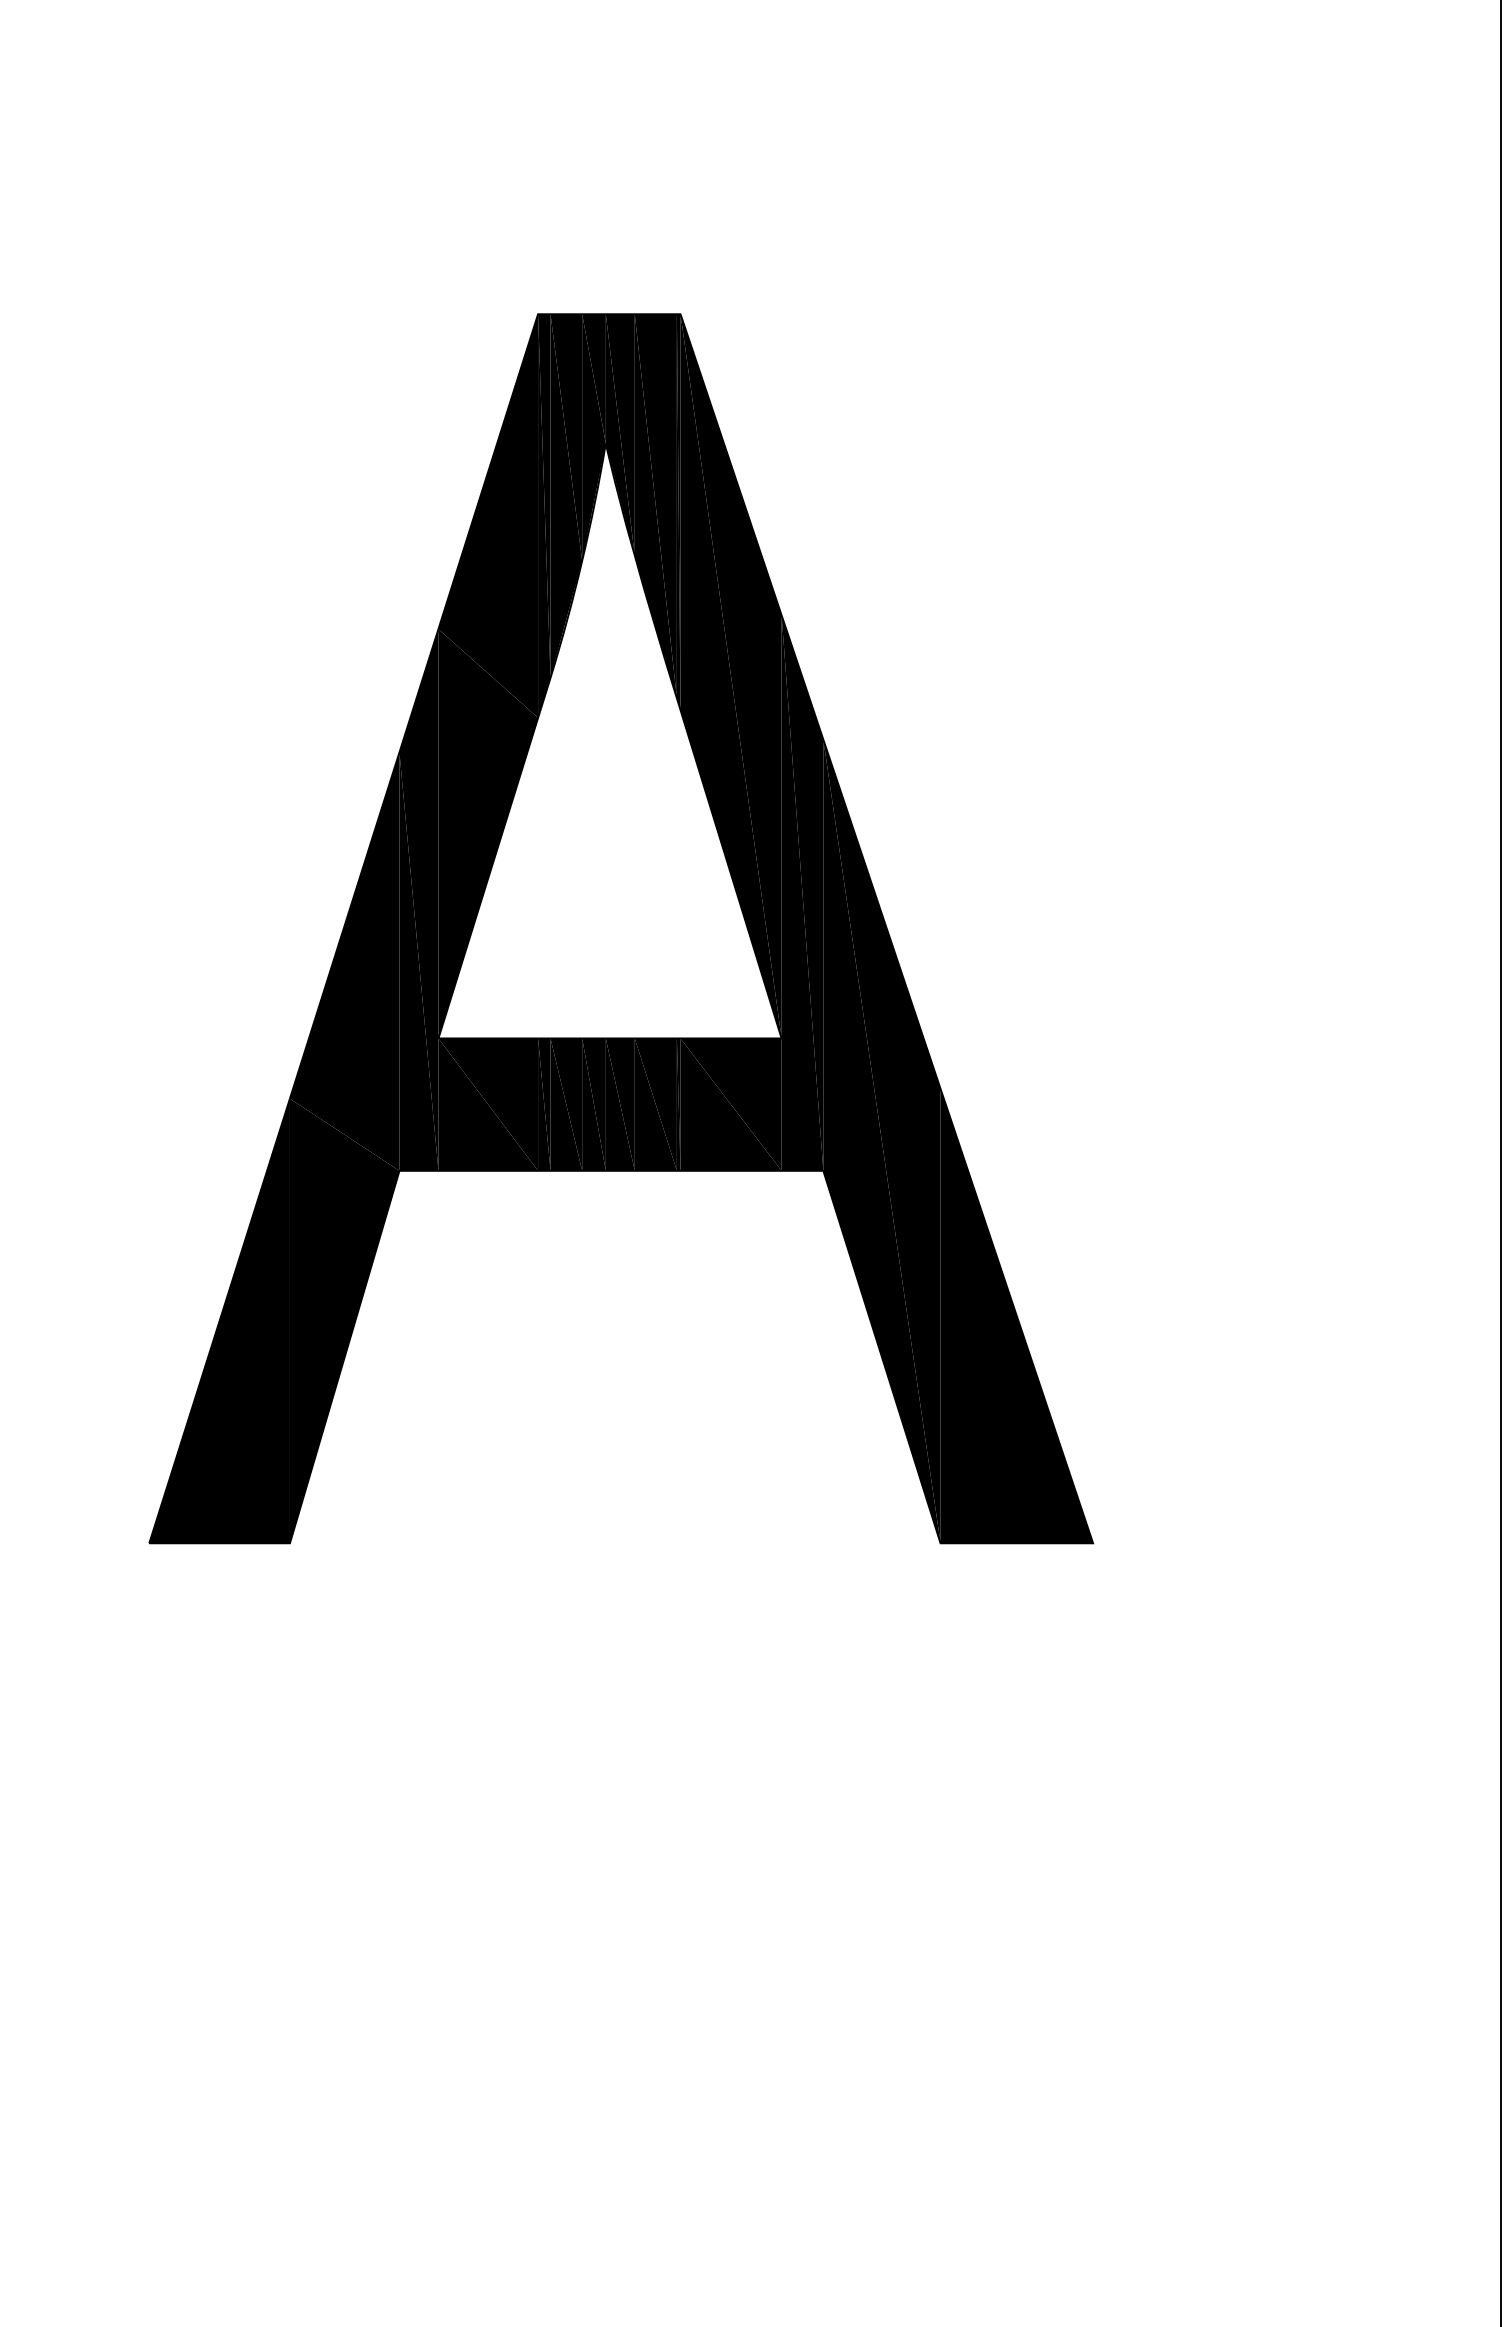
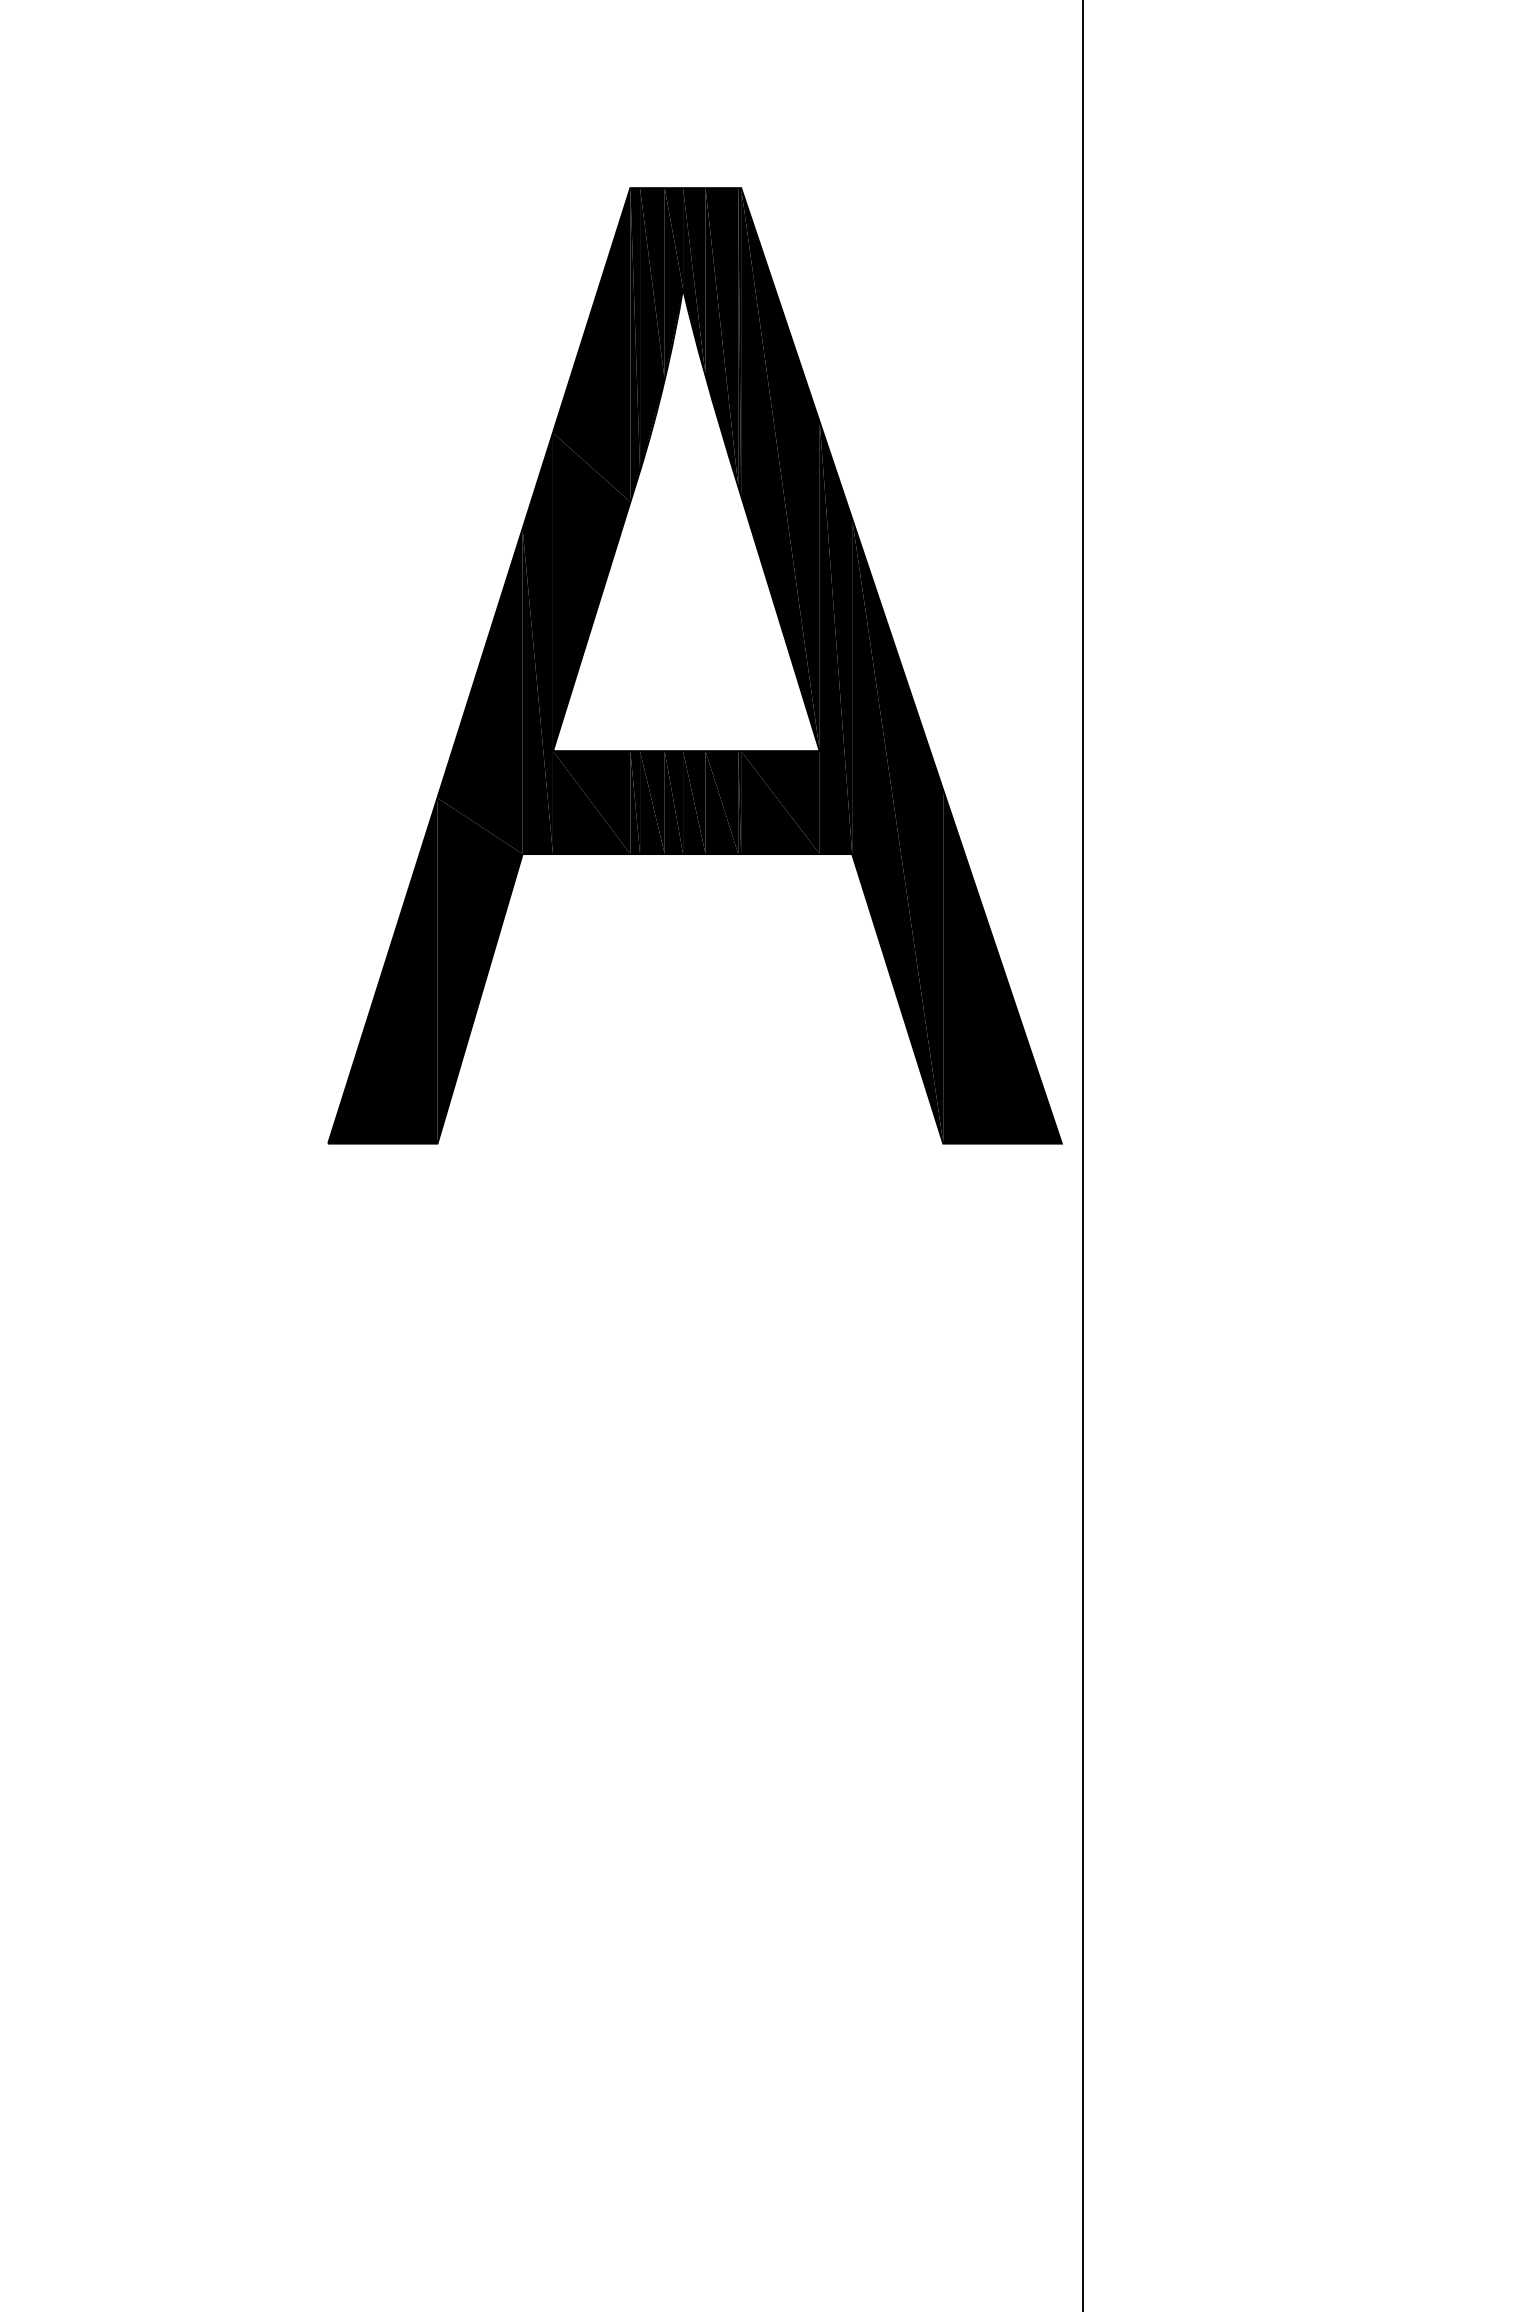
part: (620, 928) -> (694, 665), moved

